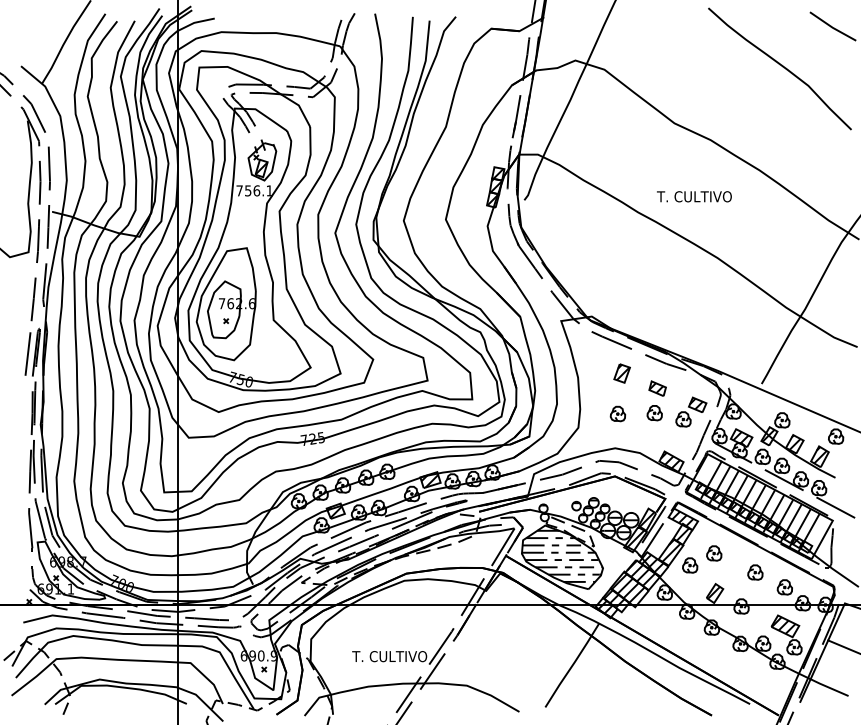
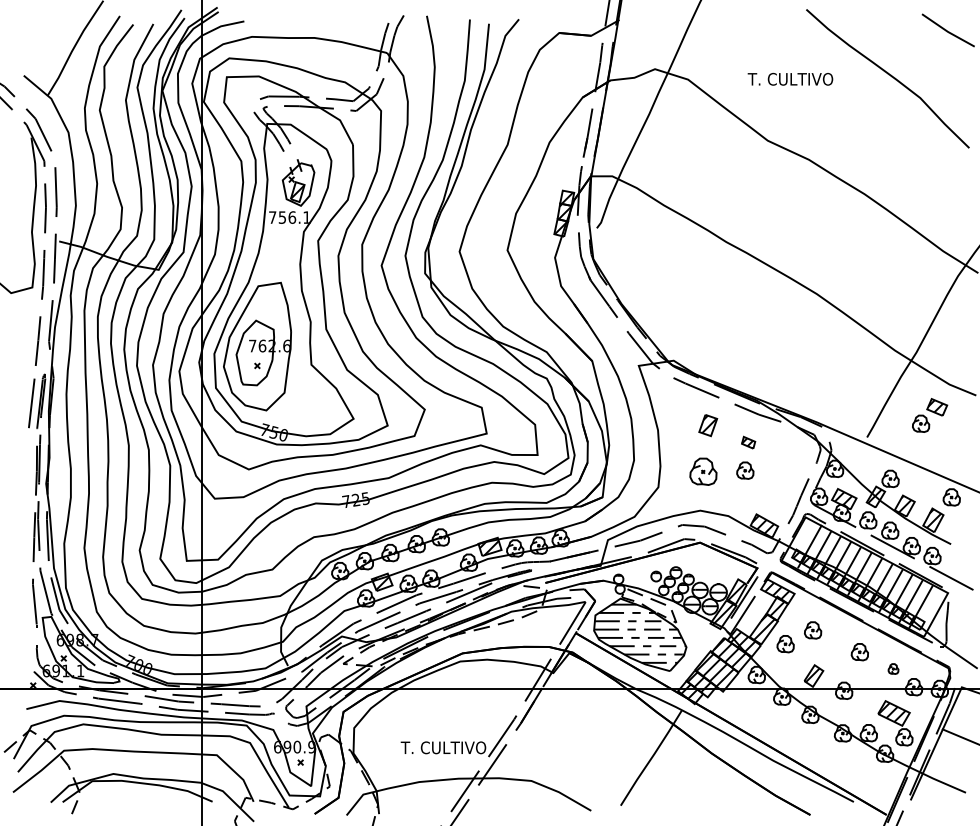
text: (694, 196) -> (790, 79), moved
part: (657, 388) -> (748, 442), size x0.7
part: (691, 412) -> (930, 415), moved
part: (618, 413) -> (703, 471), size x1.6
part: (784, 586) -> (893, 668), size x0.6

